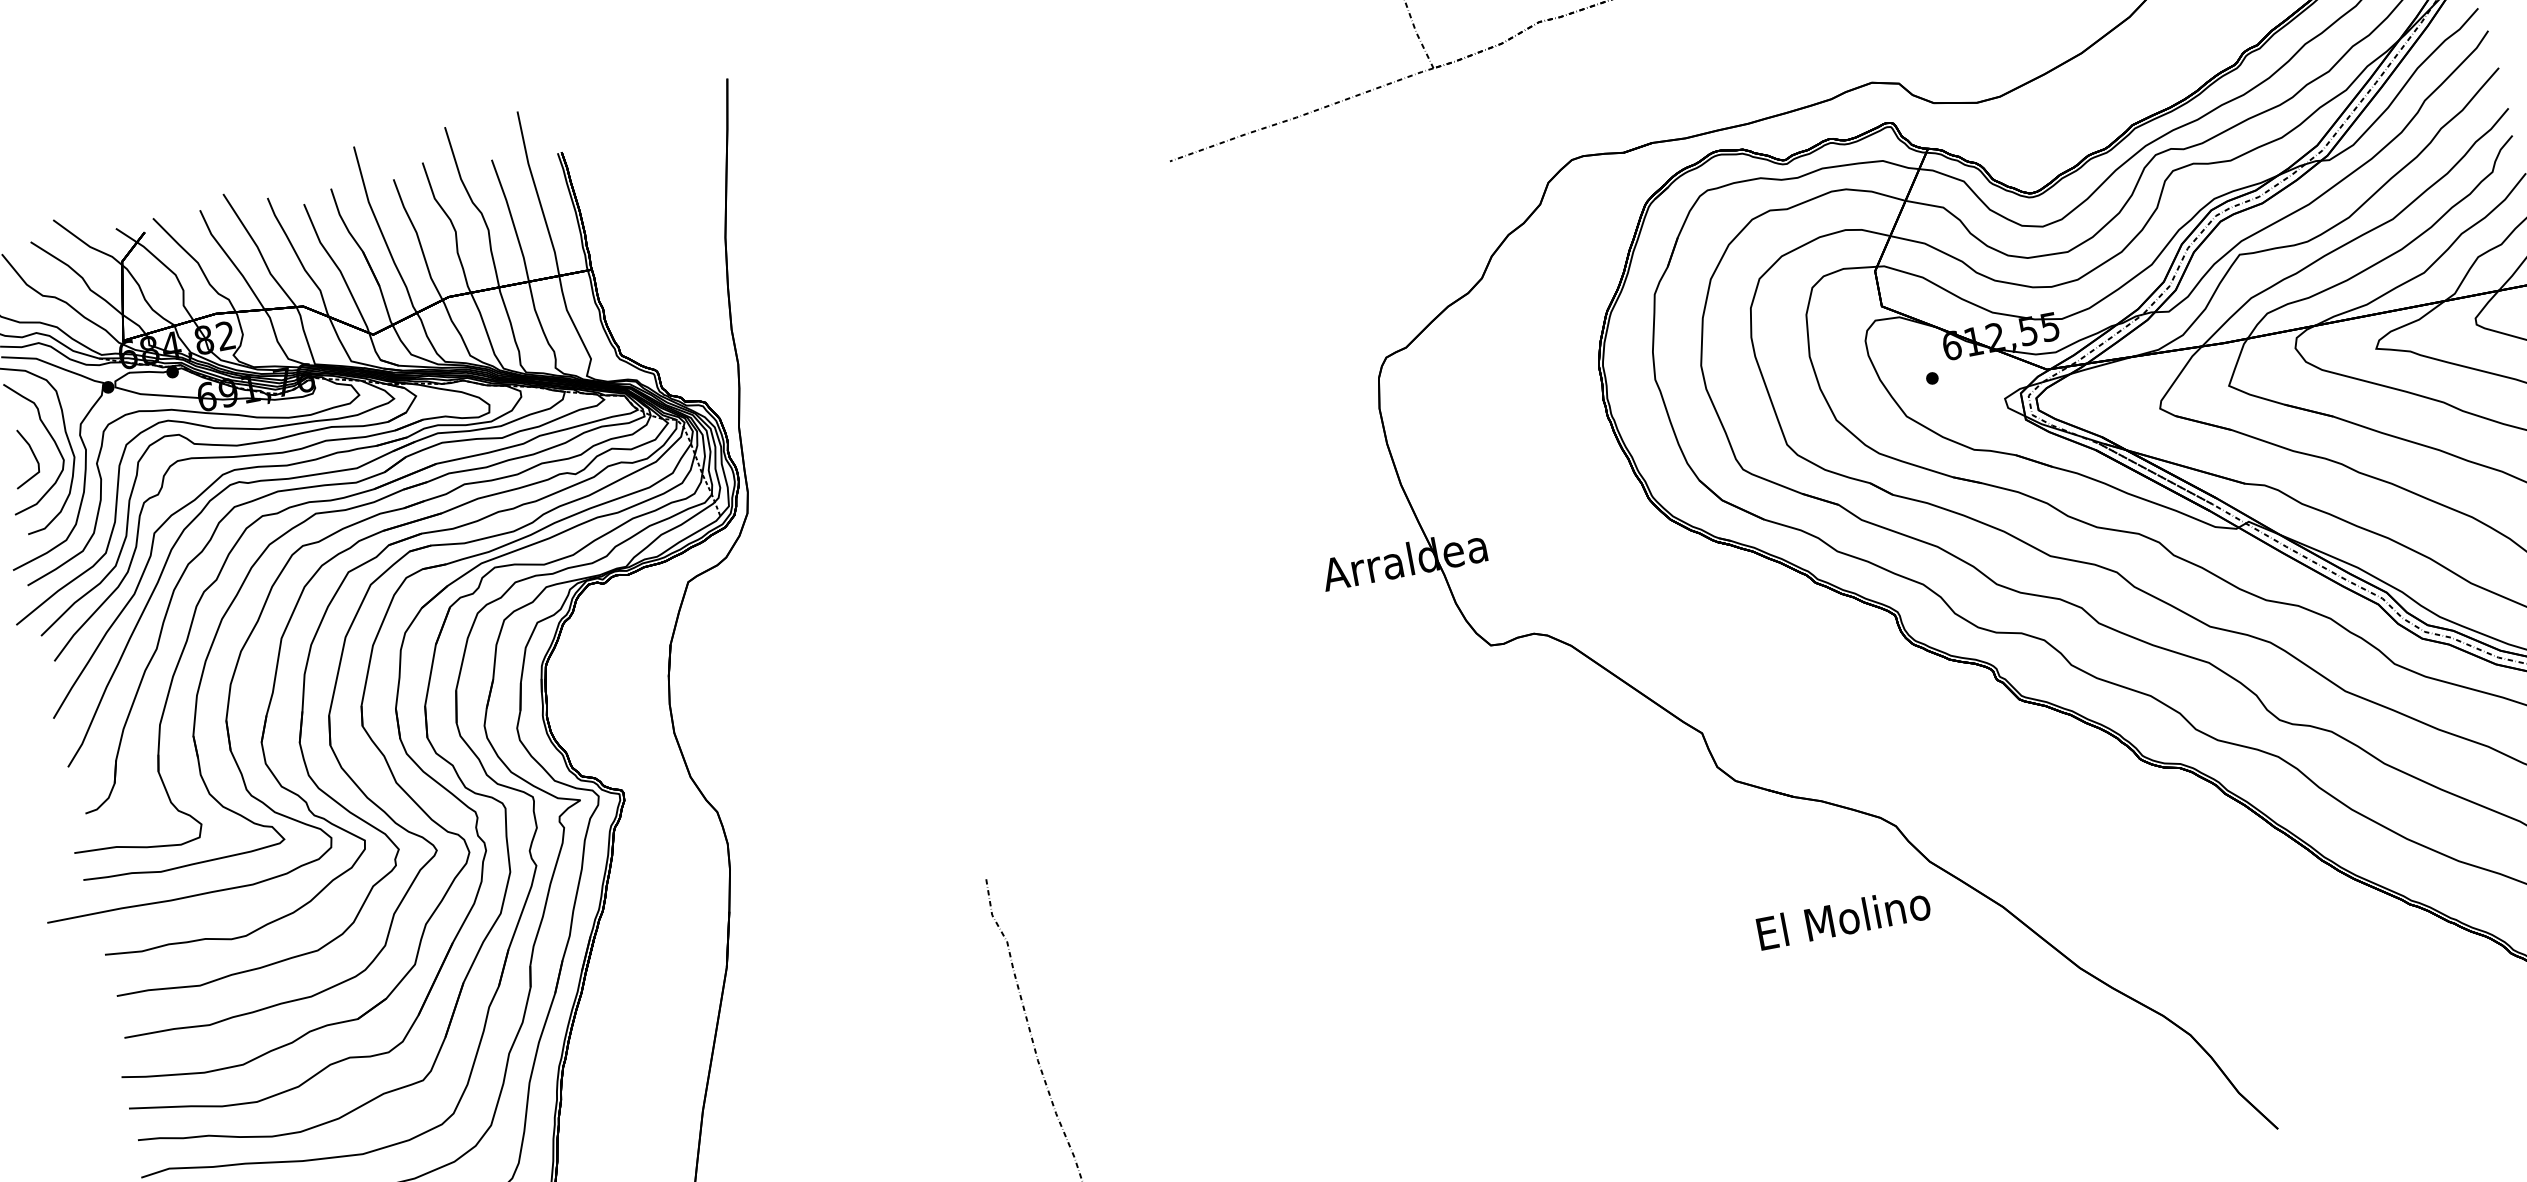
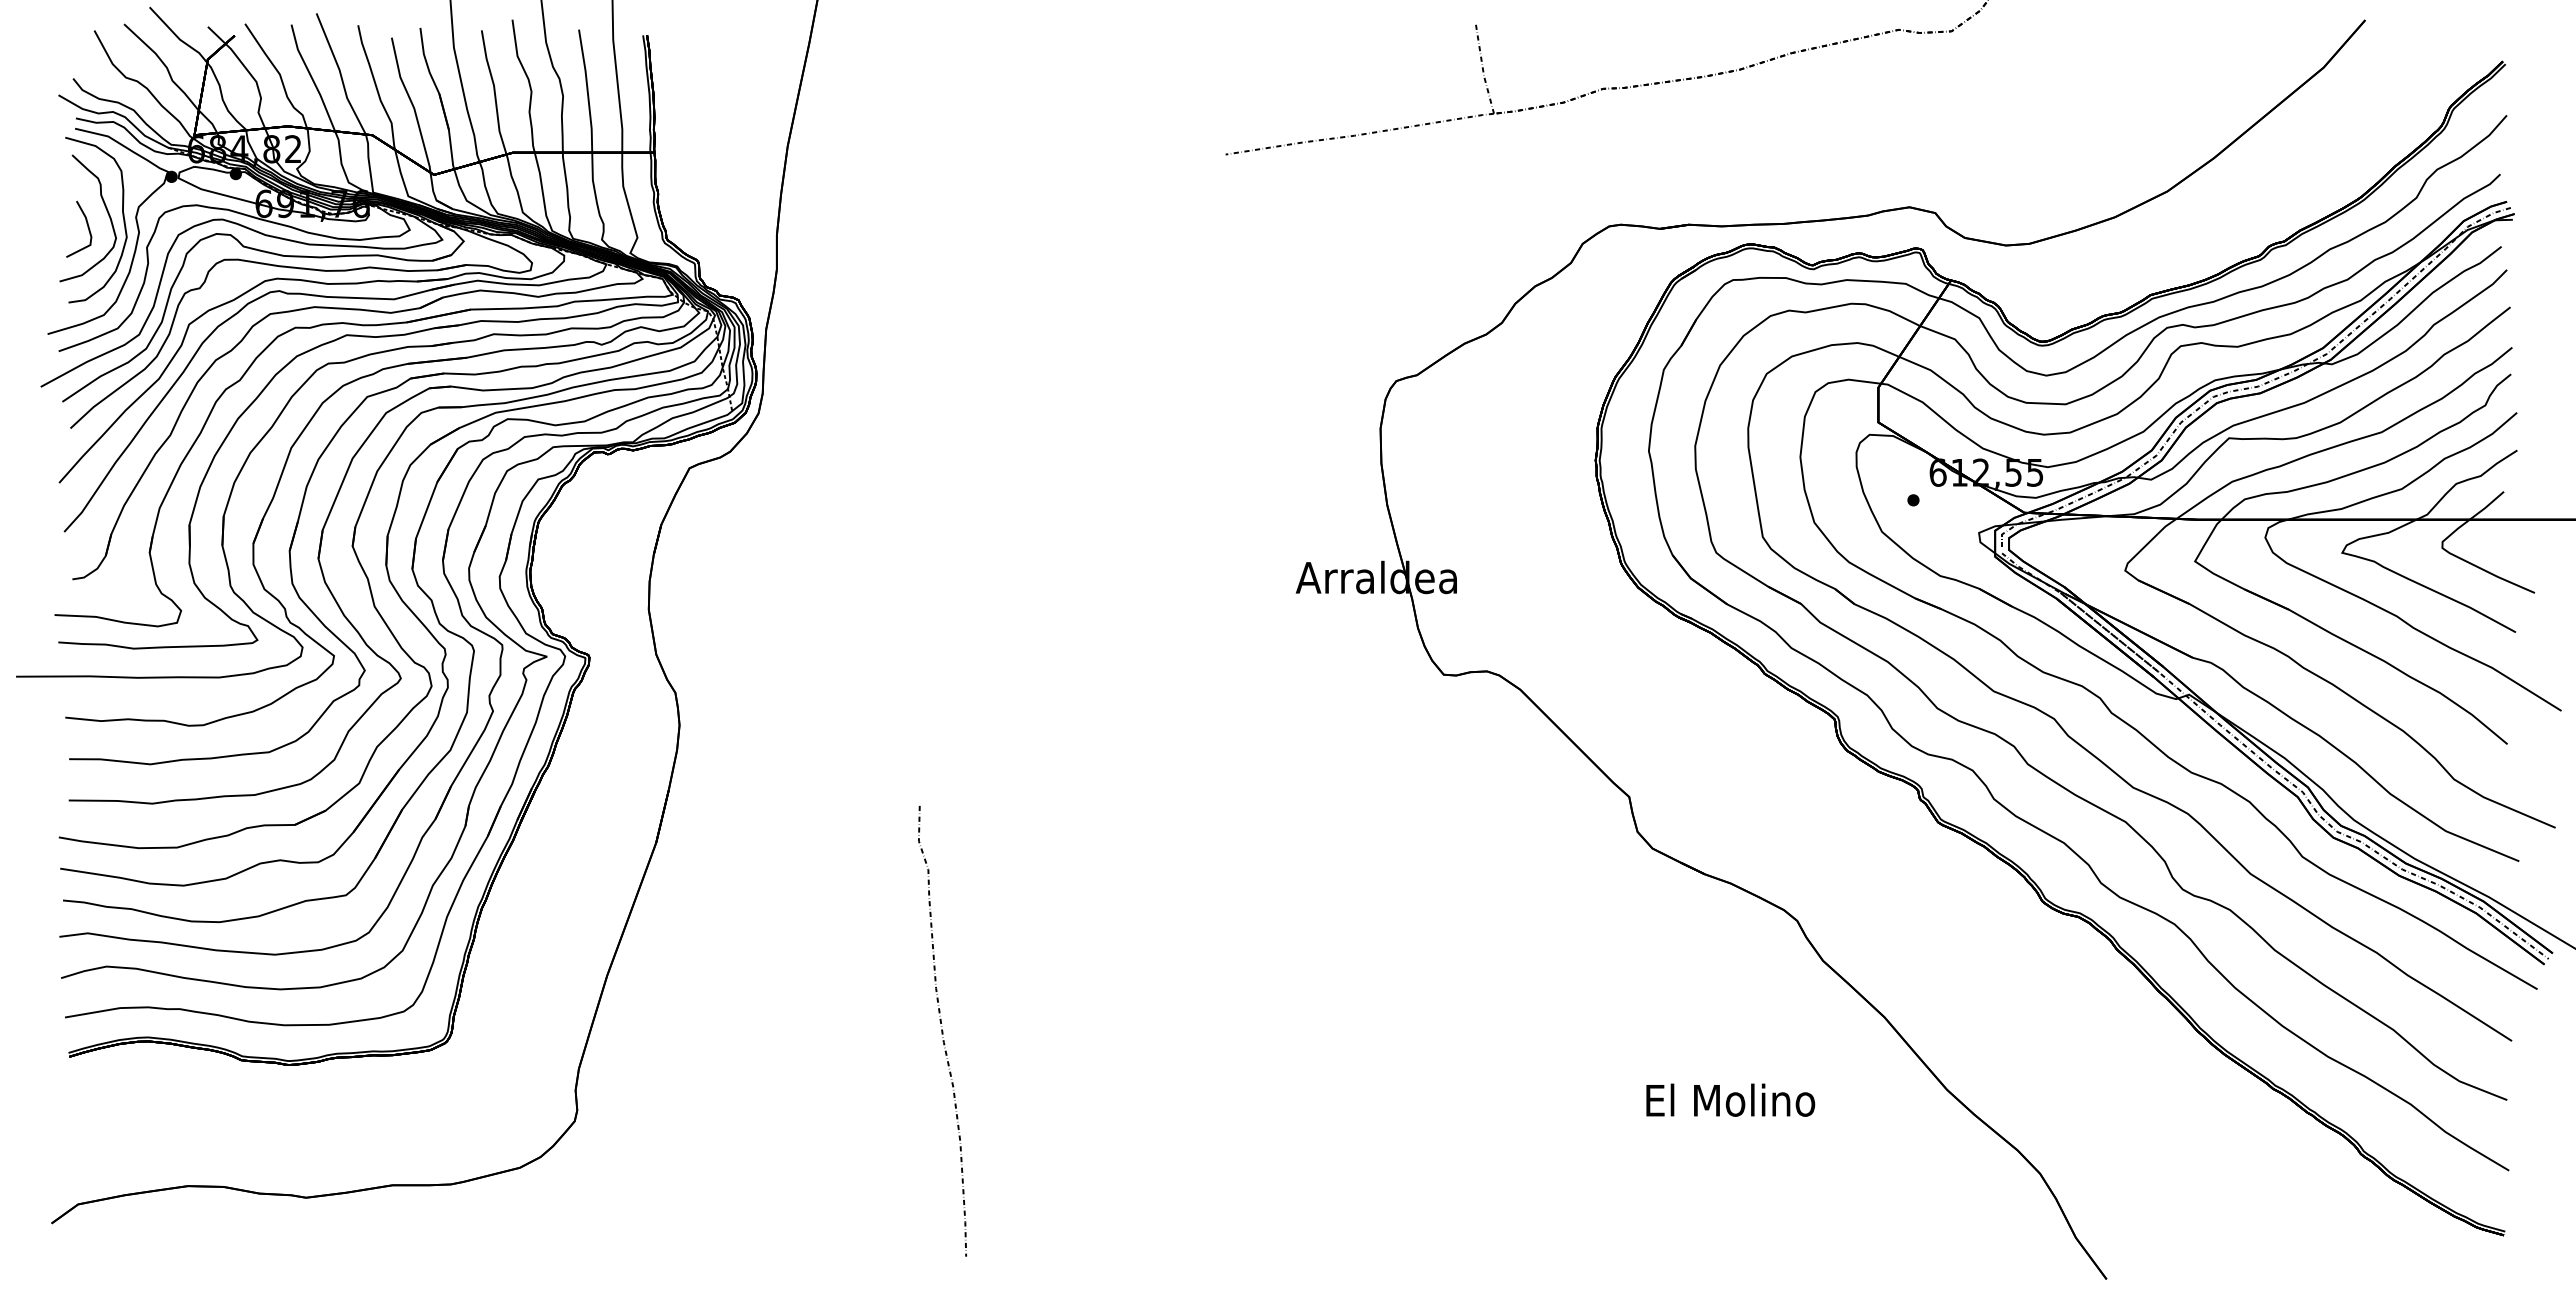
text: (1843, 917) -> (1730, 1099), moved

